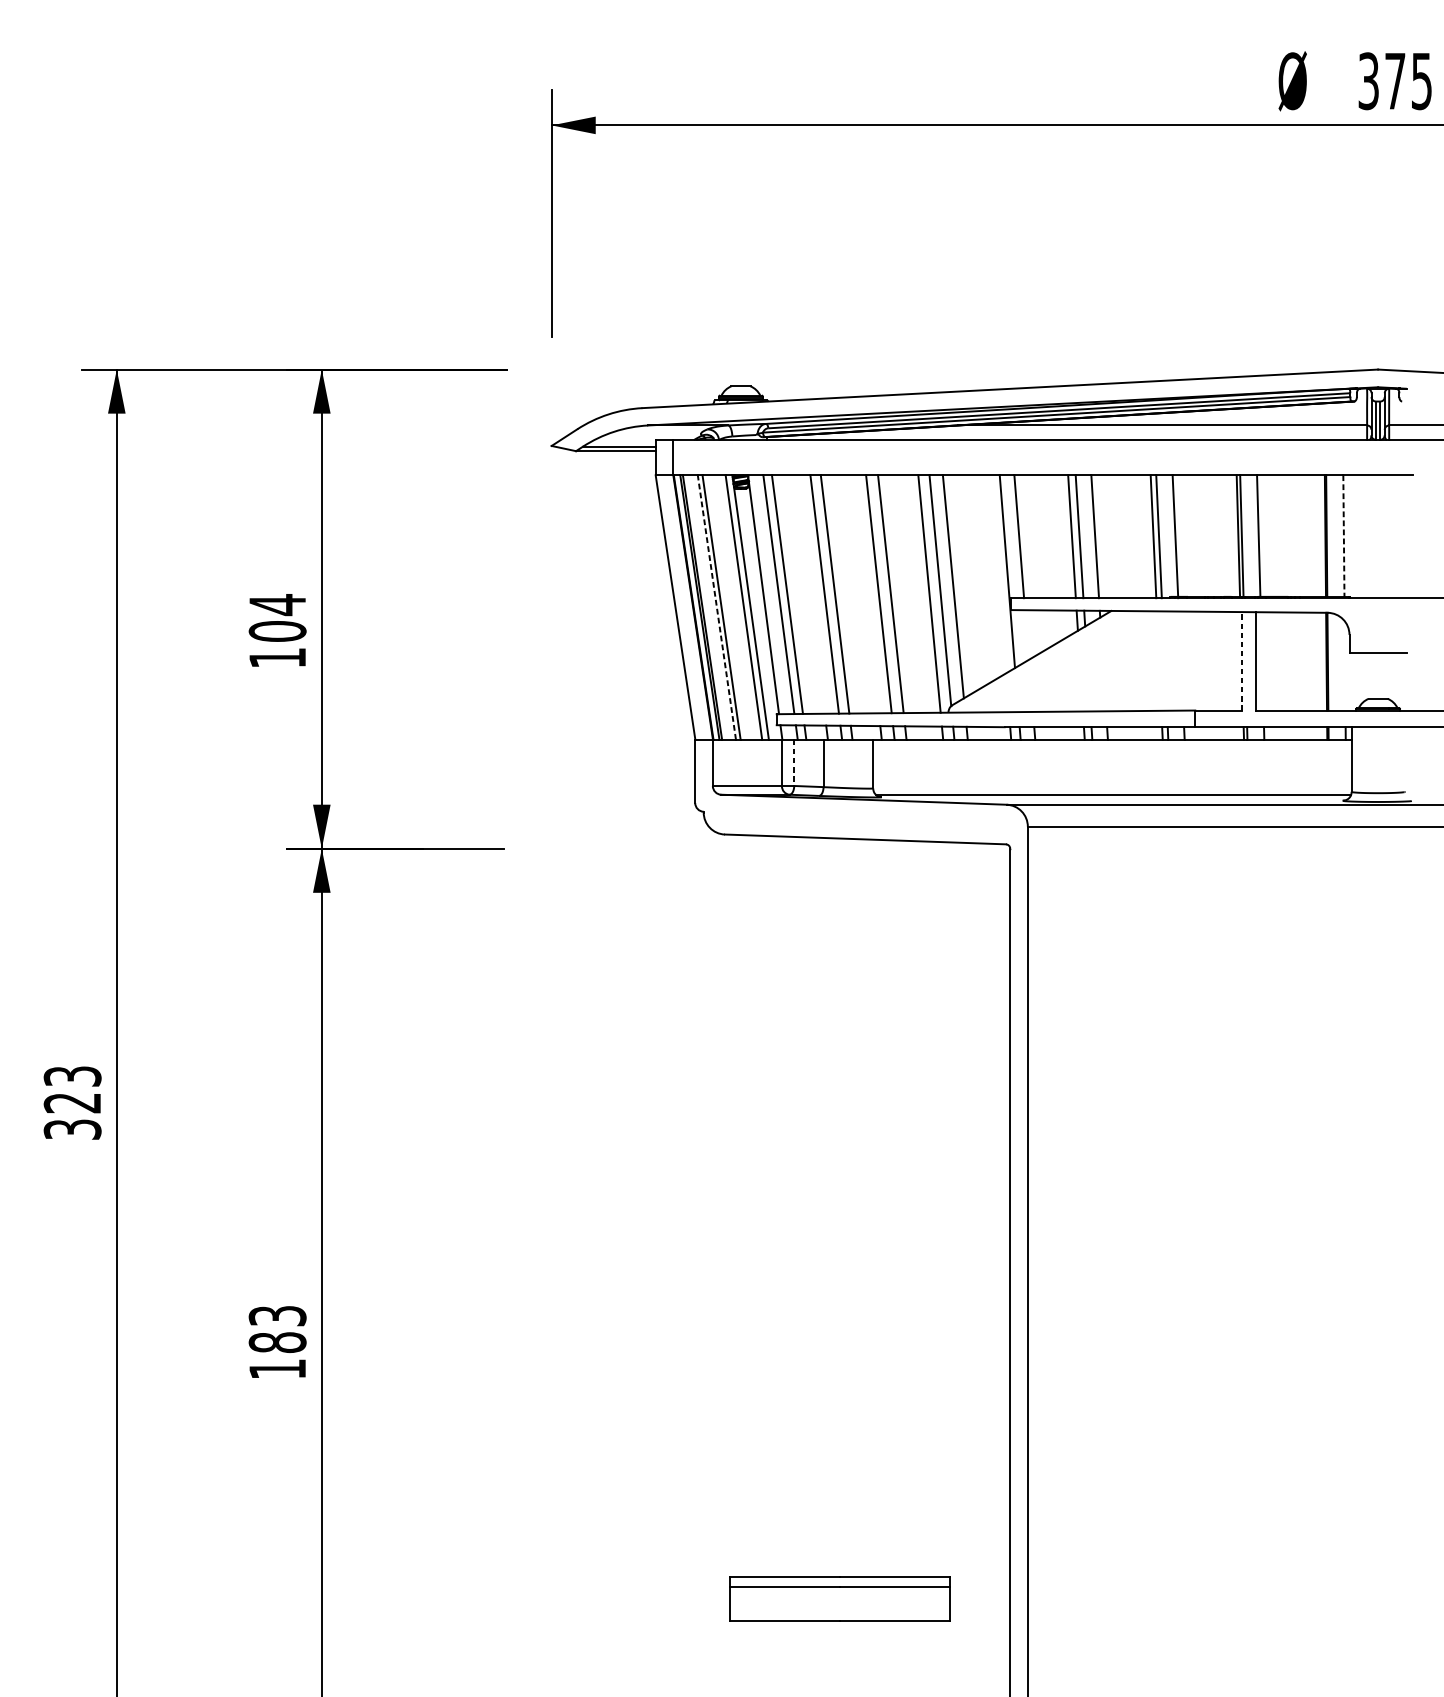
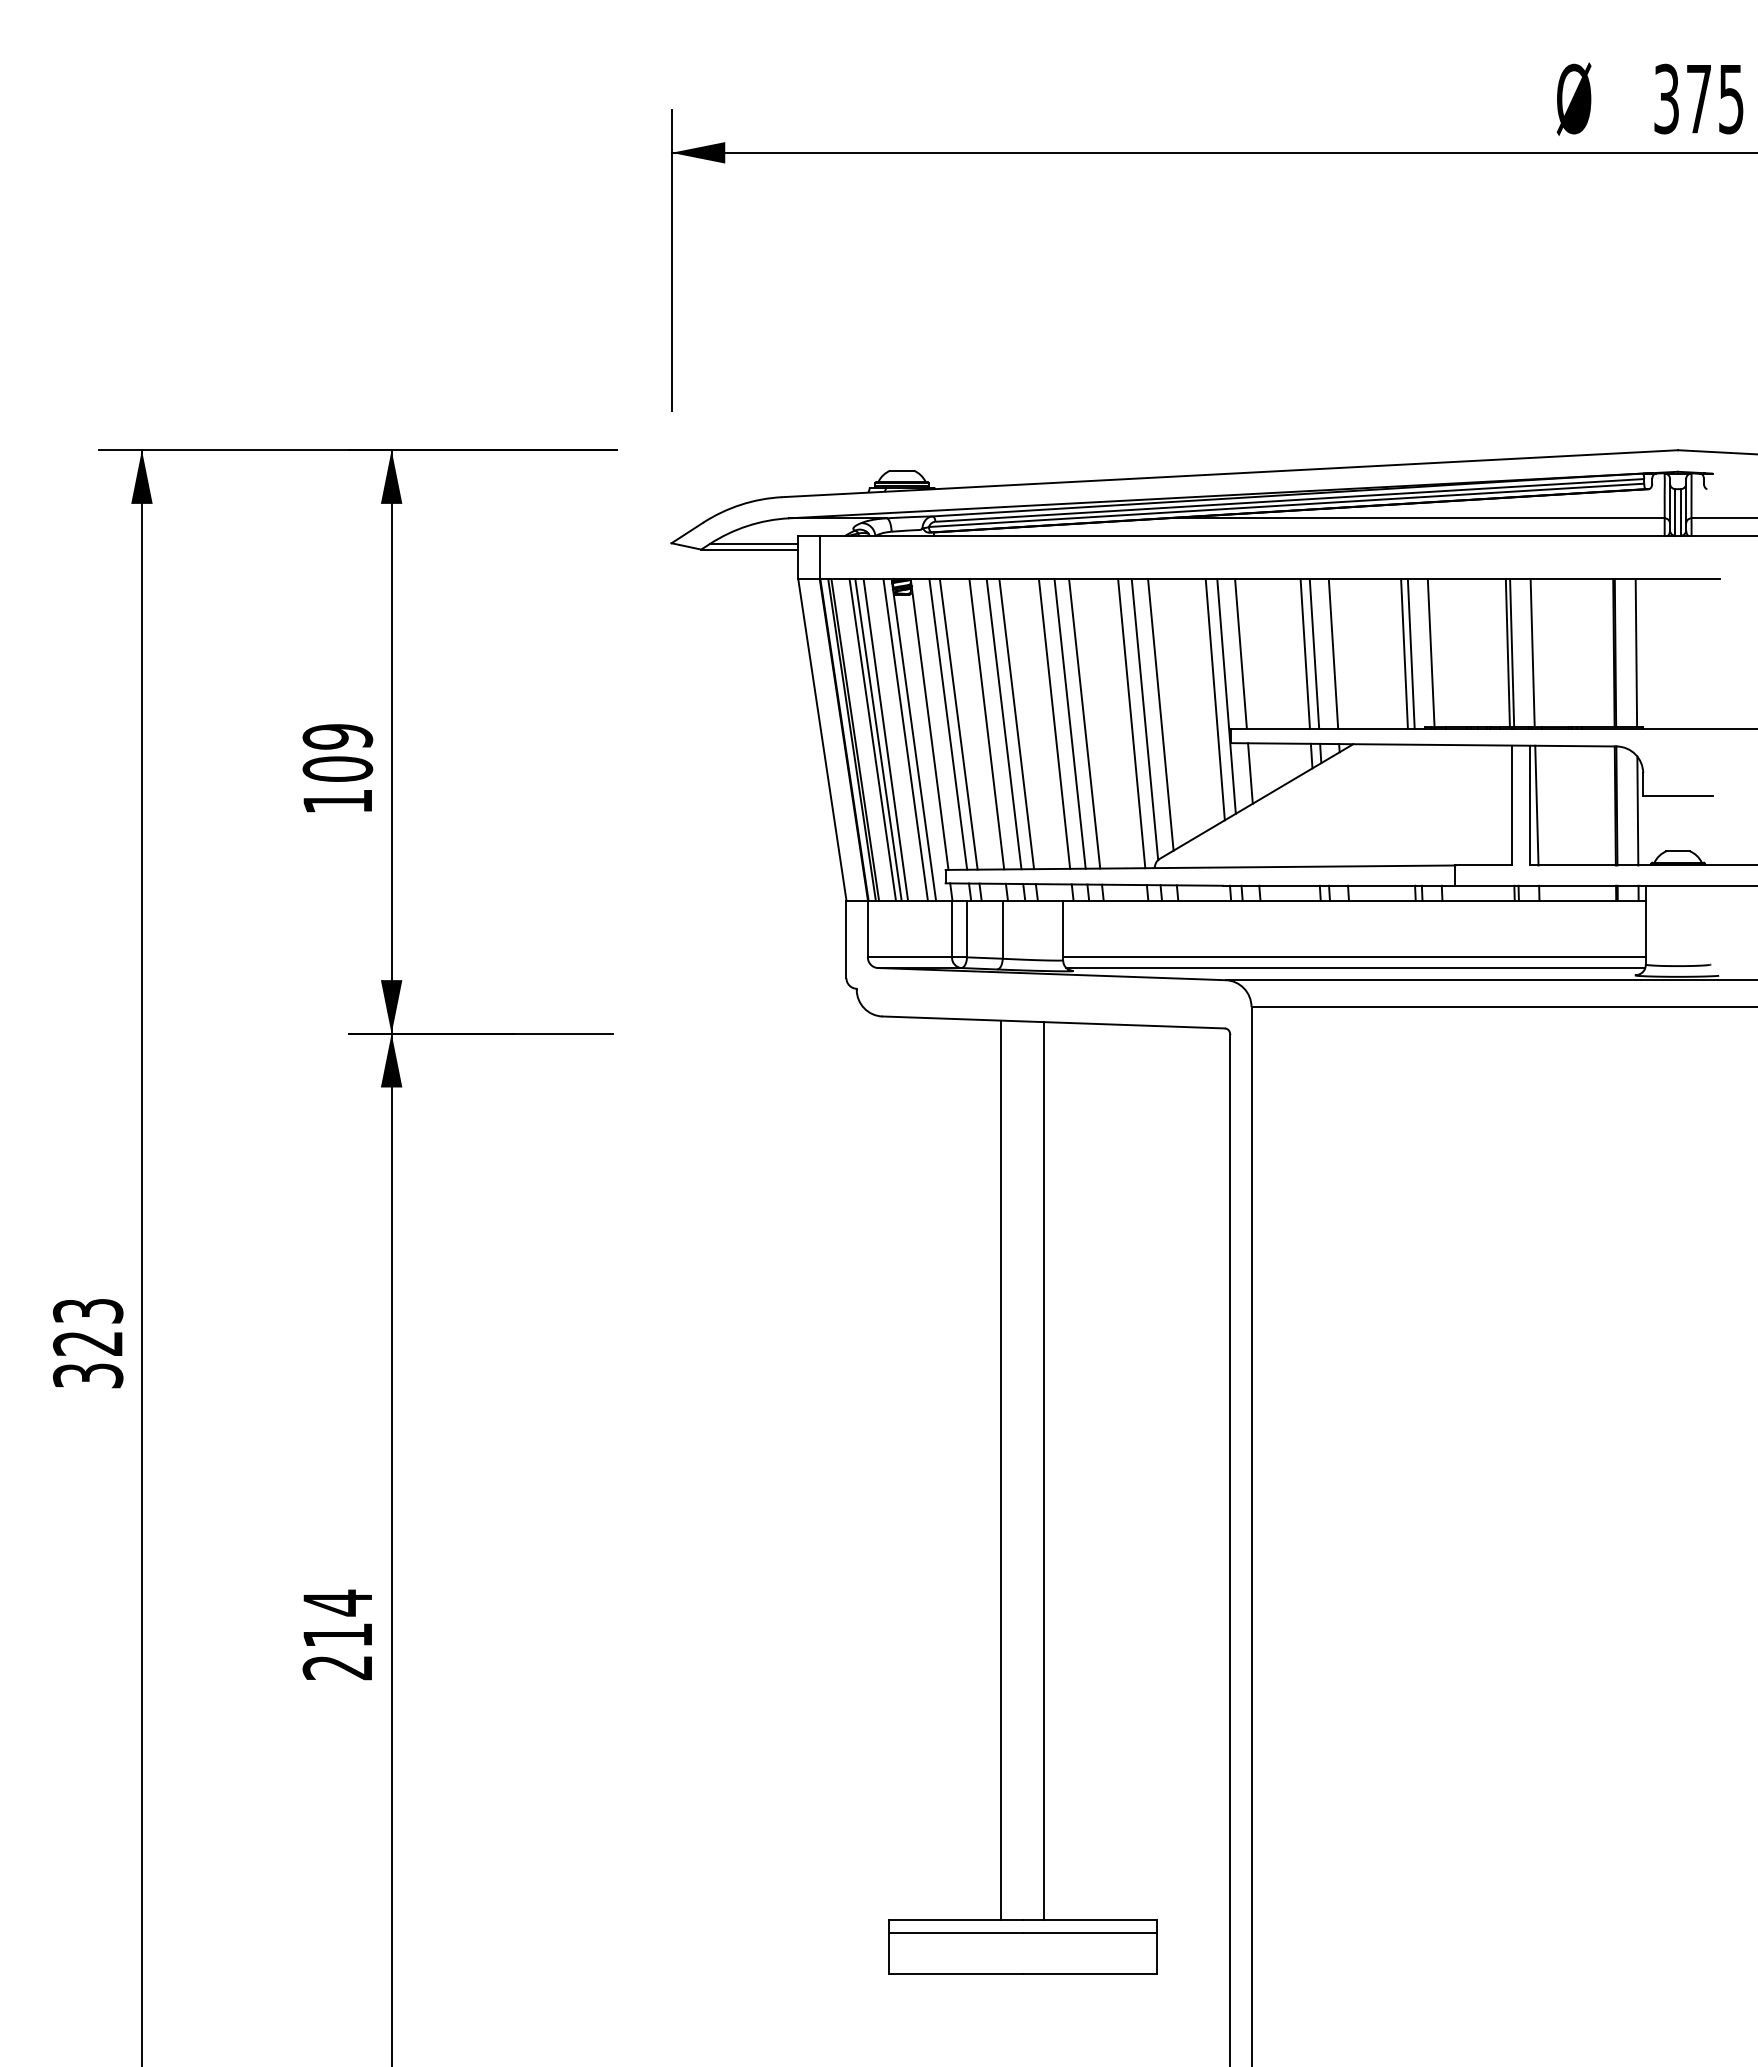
line: (1343, 536) -> (1636, 653), dashed -> solid
line: (997, 574) -> (1214, 699), added
line: (866, 593) -> (1054, 723), added
line: (810, 594) -> (986, 724), added
text: (277, 604) -> (337, 736), 104 -> 109
line: (716, 607) -> (872, 739), dashed -> solid
line: (727, 607) -> (885, 739), added
line: (1027, 635) -> (1250, 773), added
line: (1242, 661) -> (1512, 805), dashed -> solid
line: (1261, 661) -> (1536, 805), added
line: (1344, 665) -> (1637, 810), added
line: (794, 763) -> (967, 929), dashed -> solid
line: (1112, 786) -> (1354, 957), added
line: (822, 1207) -> (1001, 1470), added
line: (857, 1208) -> (1044, 1471), added
text: (277, 1341) -> (337, 1634), 183 -> 214

